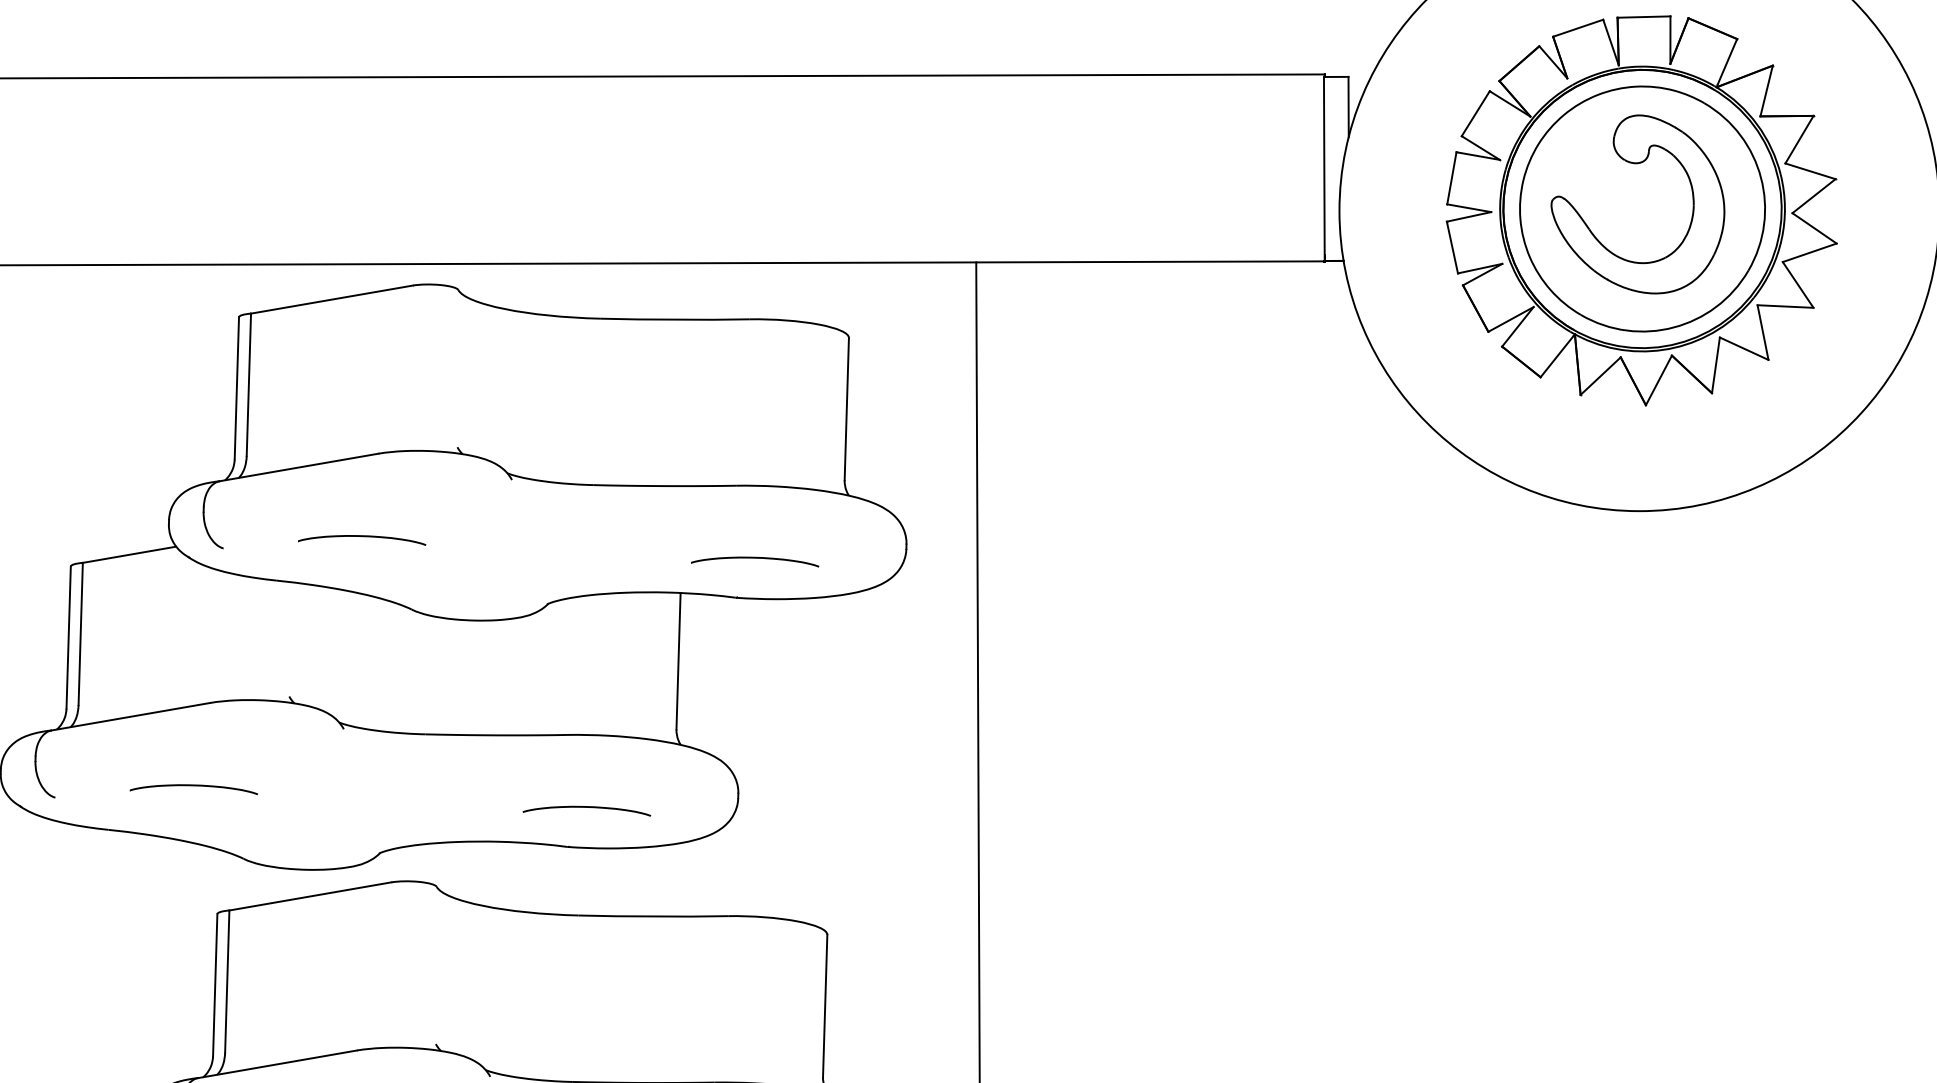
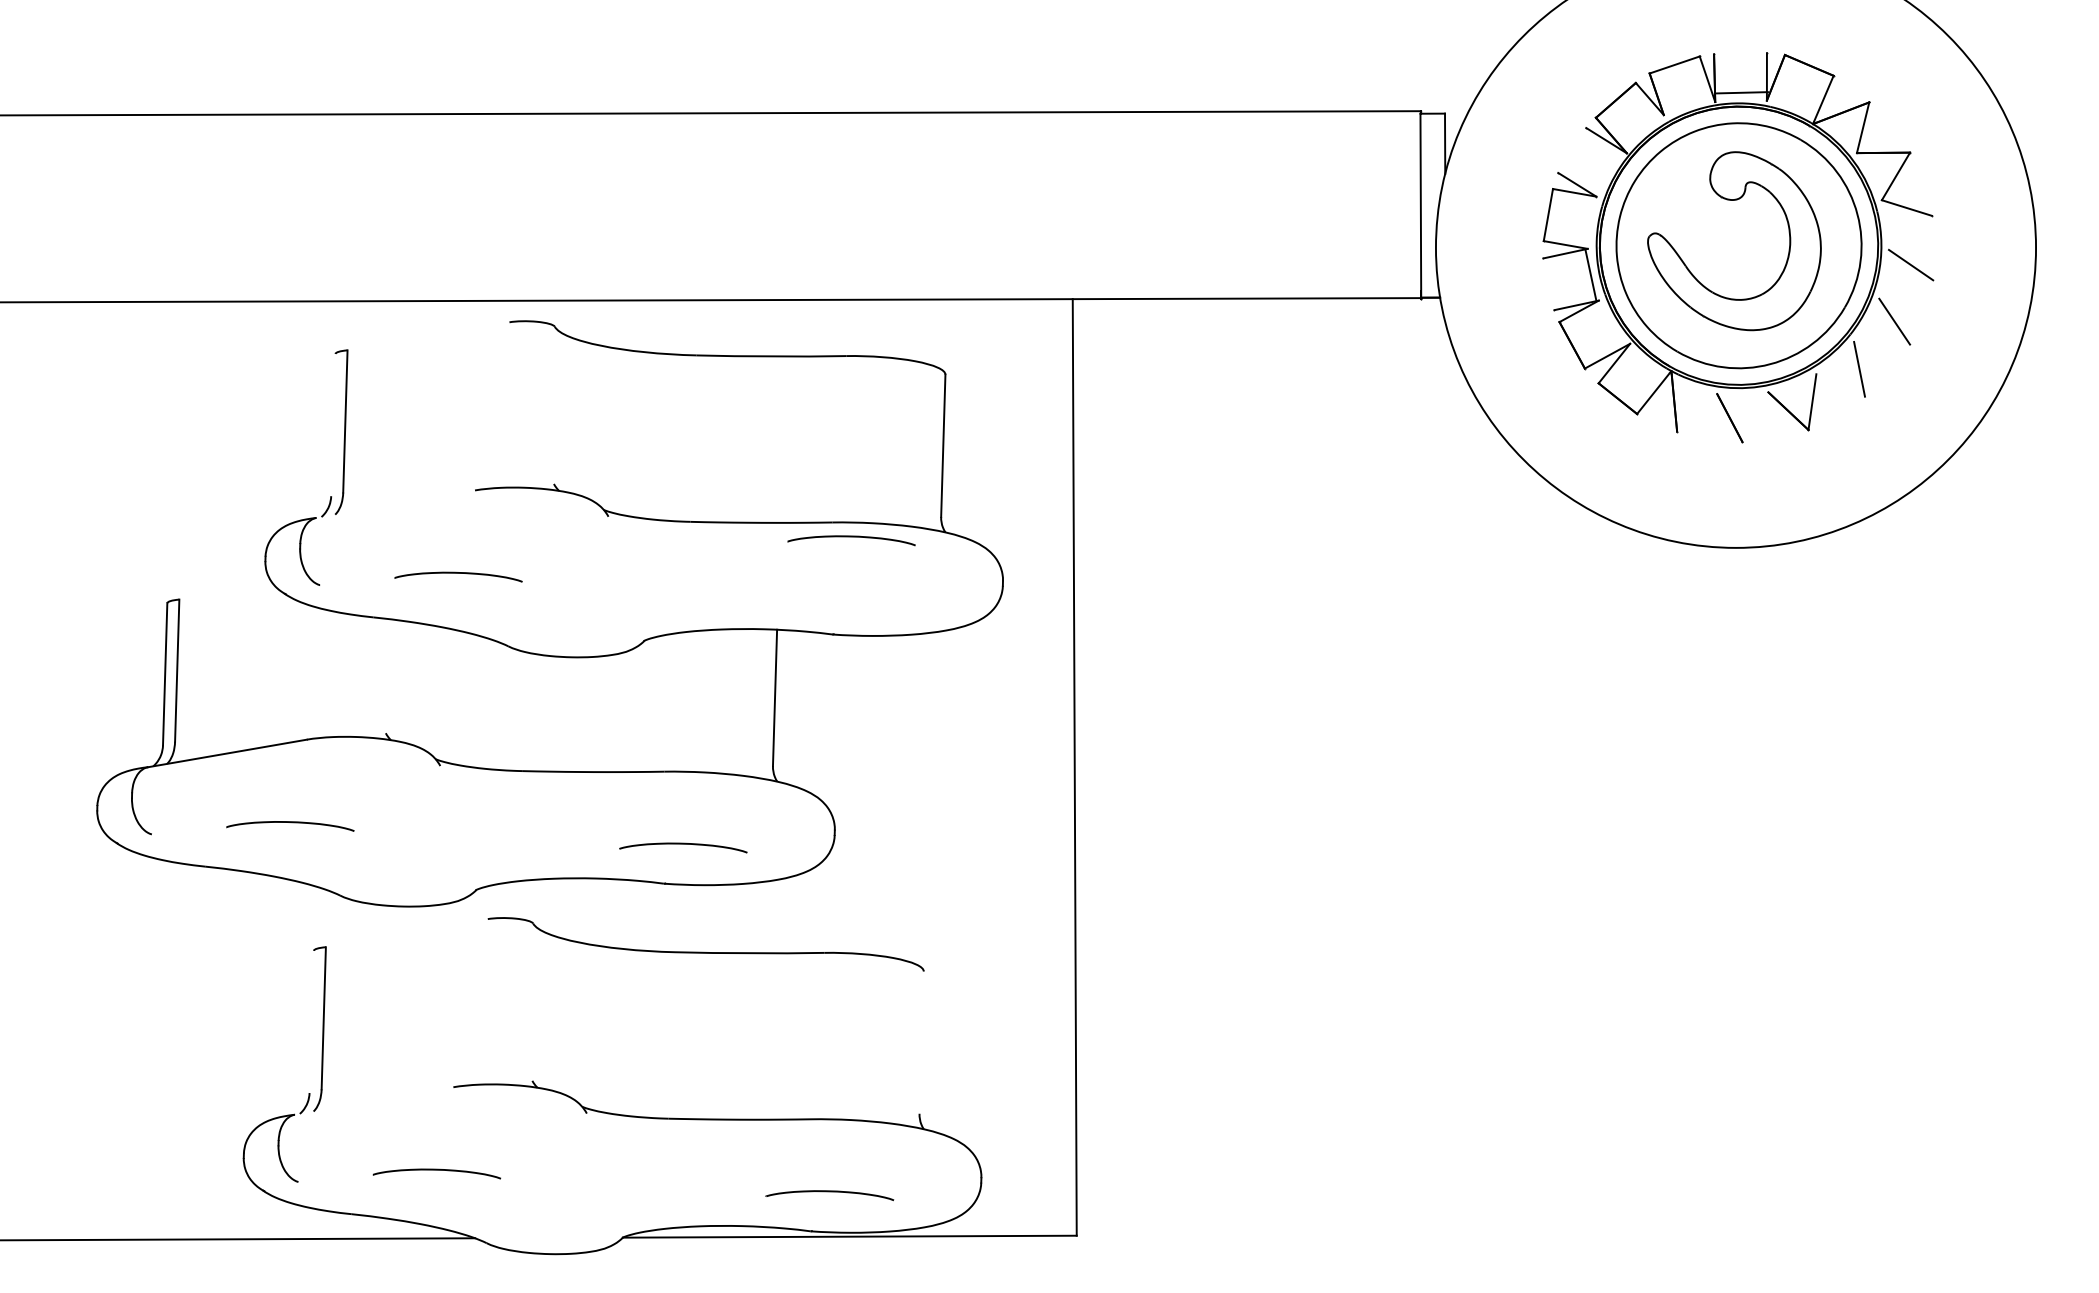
line: (1644, 16) -> (1741, 92), moved
line: (1476, 113) -> (1572, 150), removed
line: (1814, 195) -> (1910, 232), removed
line: (1452, 247) -> (1590, 275), moved
line: (1810, 252) -> (1906, 289), removed
line: (332, 299) -> (428, 336), removed
line: (1786, 305) -> (1882, 342), removed
line: (1744, 348) -> (1840, 385), removed
line: (1601, 375) -> (1697, 412), removed
line: (1659, 380) -> (1755, 417), removed
line: (237, 388) -> (333, 425), removed
line: (299, 466) -> (395, 503), removed
line: (129, 554) -> (225, 591), removed
curve: (755, 558) -> (851, 537), moved
line: (310, 896) -> (406, 933), removed
line: (215, 984) -> (311, 1021), removed
line: (825, 1005) -> (921, 1042), removed
line: (277, 1063) -> (373, 1100), removed

